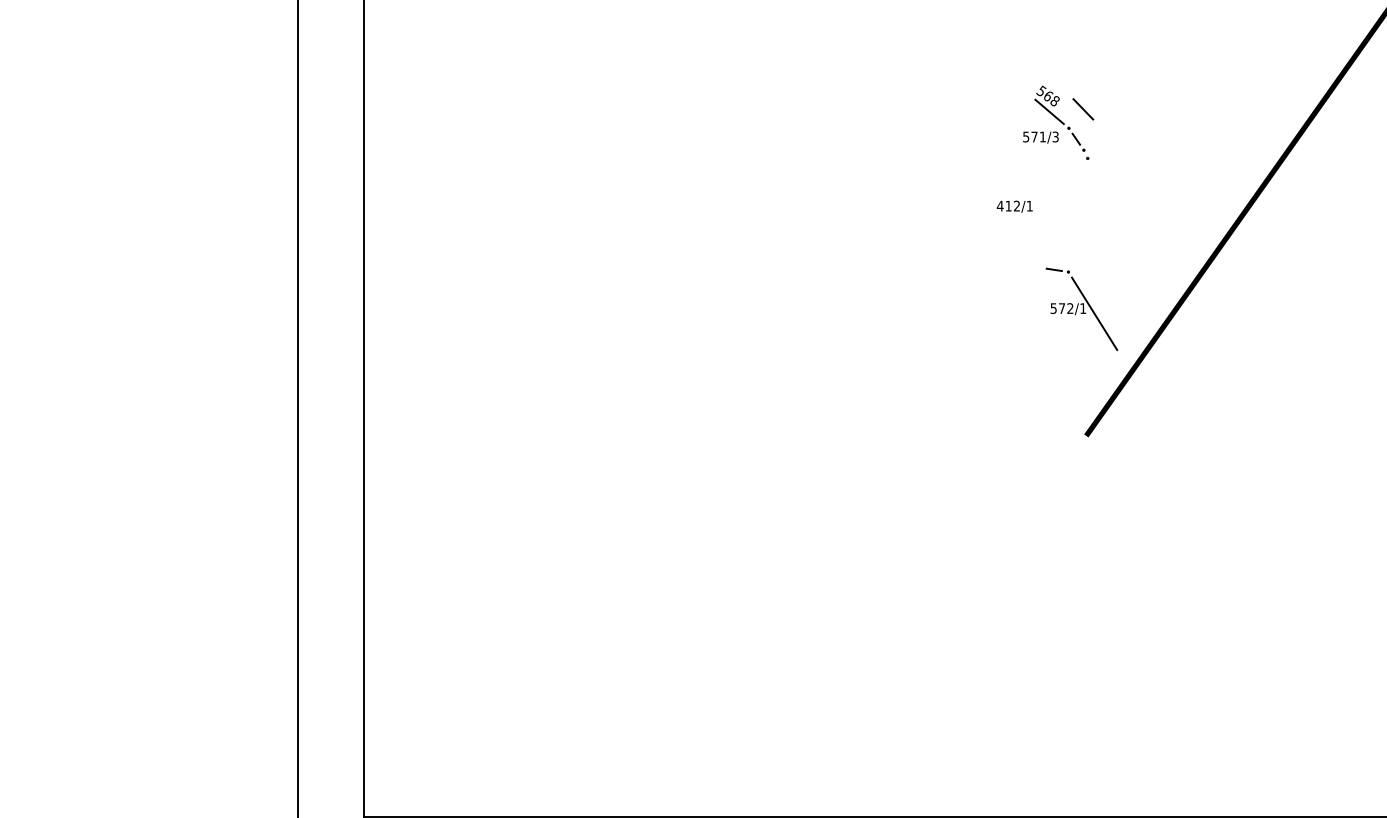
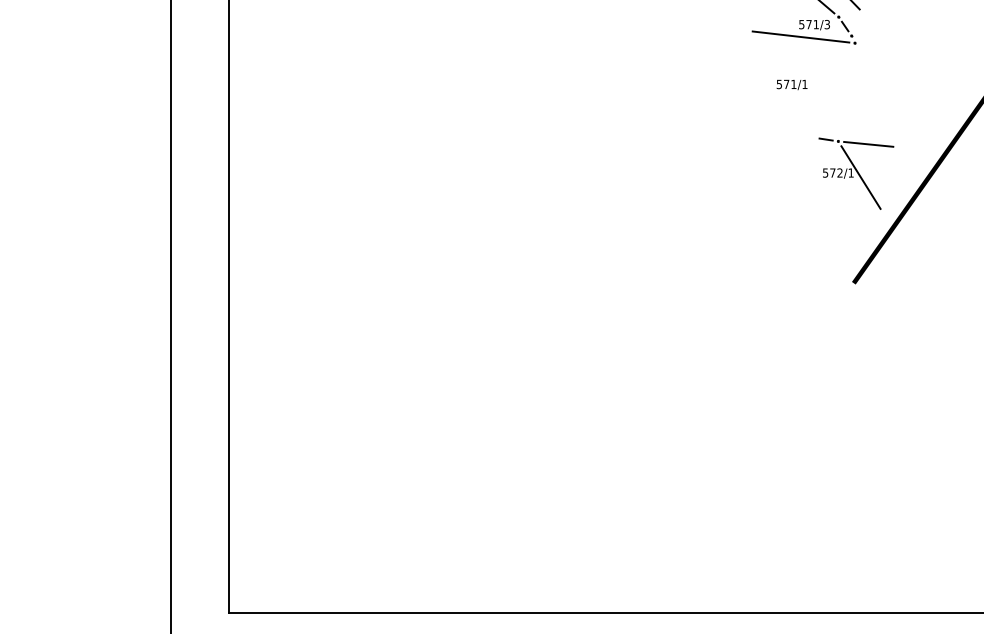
line: (1025, 150) -> (801, 36), added
text: (1007, 205) -> (785, 83), 412/1 -> 571/1
line: (1103, 275) -> (868, 144), added

